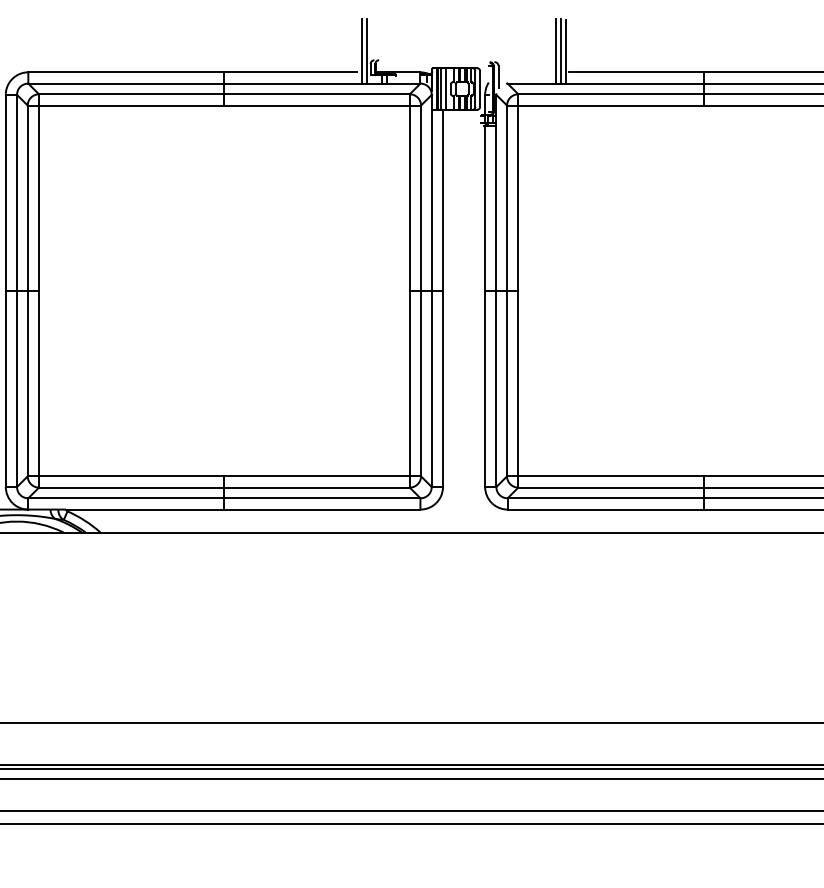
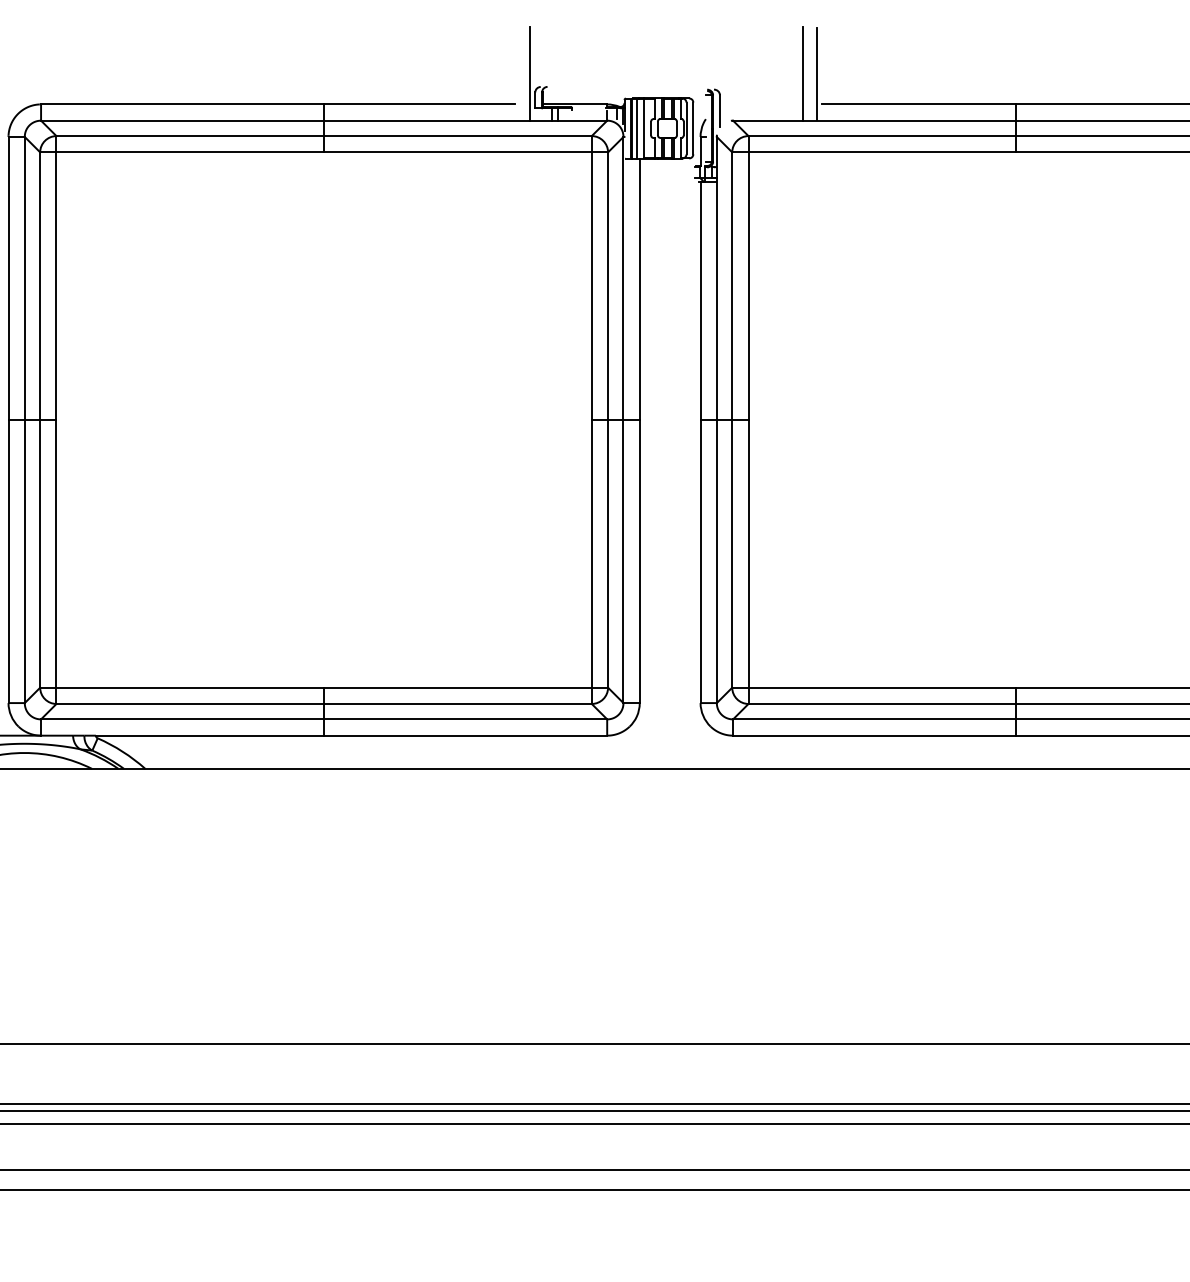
line: (362, 50) -> (523, 72), removed
line: (560, 50) -> (809, 72), removed

